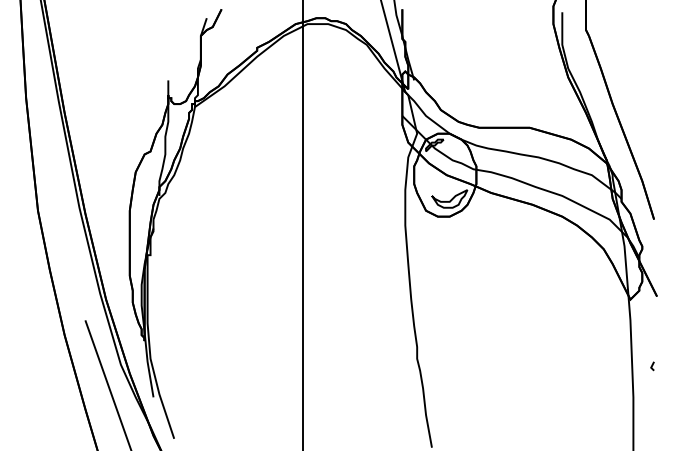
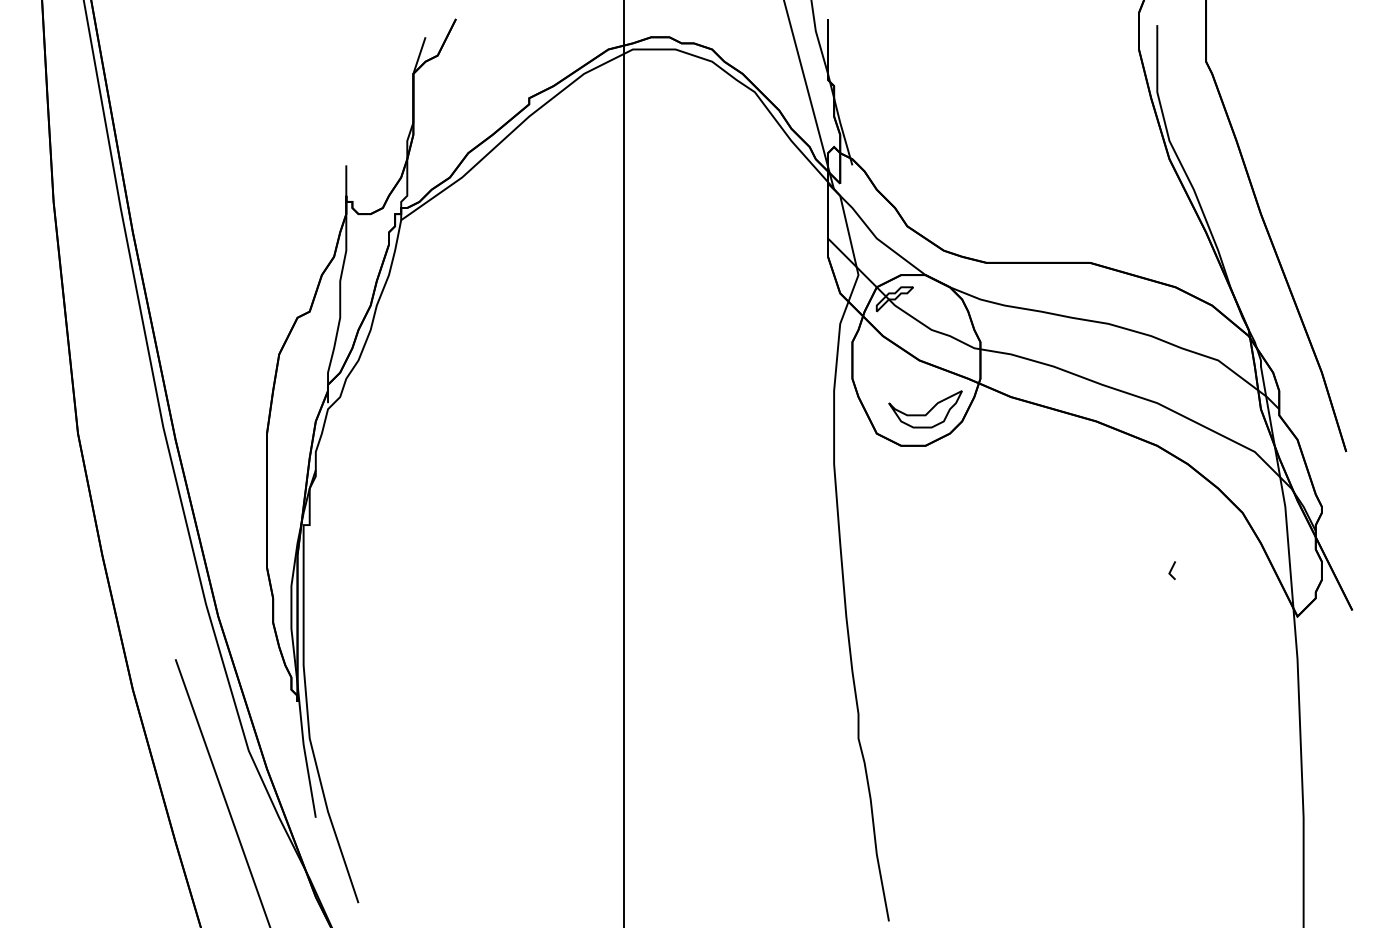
line: (652, 366) -> (1172, 571), moved

